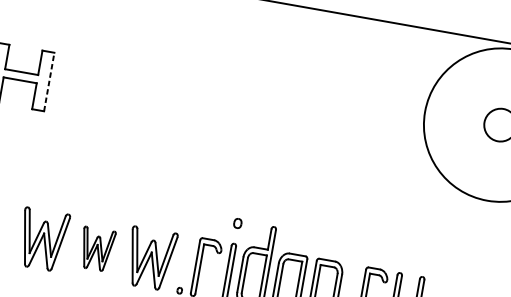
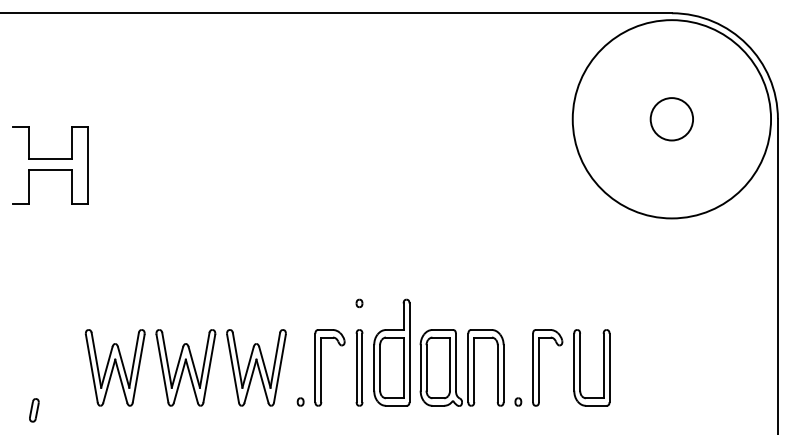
line: (49, 81) -> (87, 165), dashed -> solid
part: (237, 223) -> (359, 303), size x0.62
part: (96, 248) -> (185, 367), size x1.43

